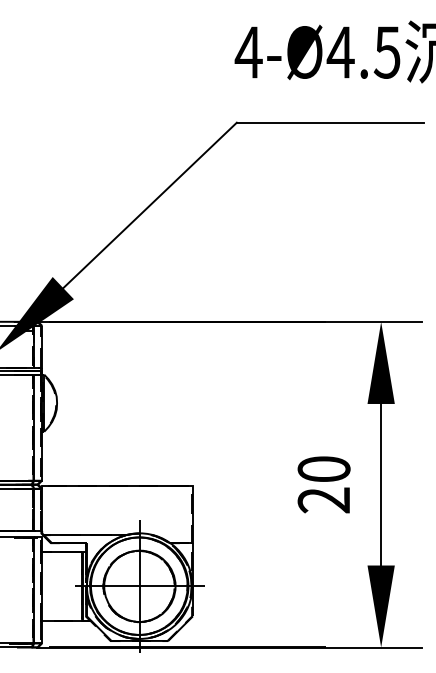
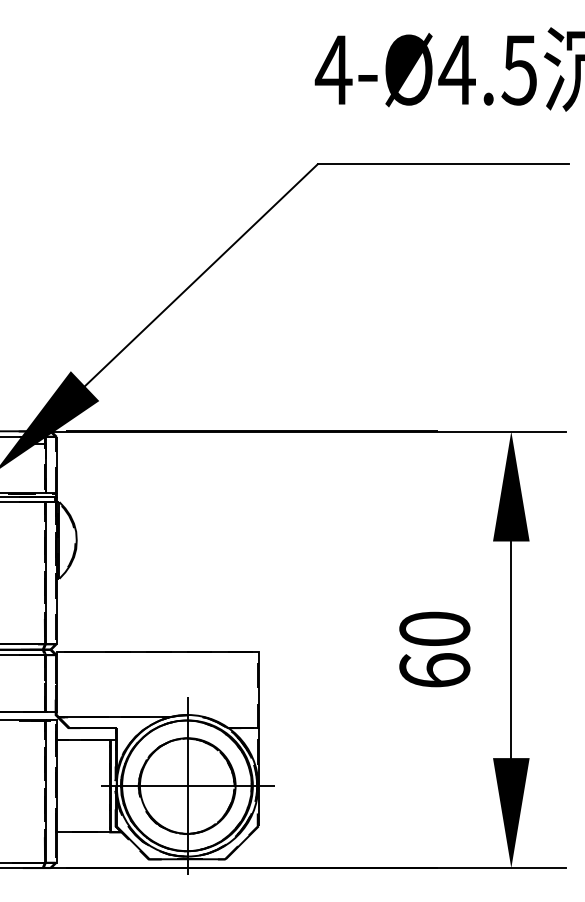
text: (323, 500) -> (434, 670), 20 -> 60

